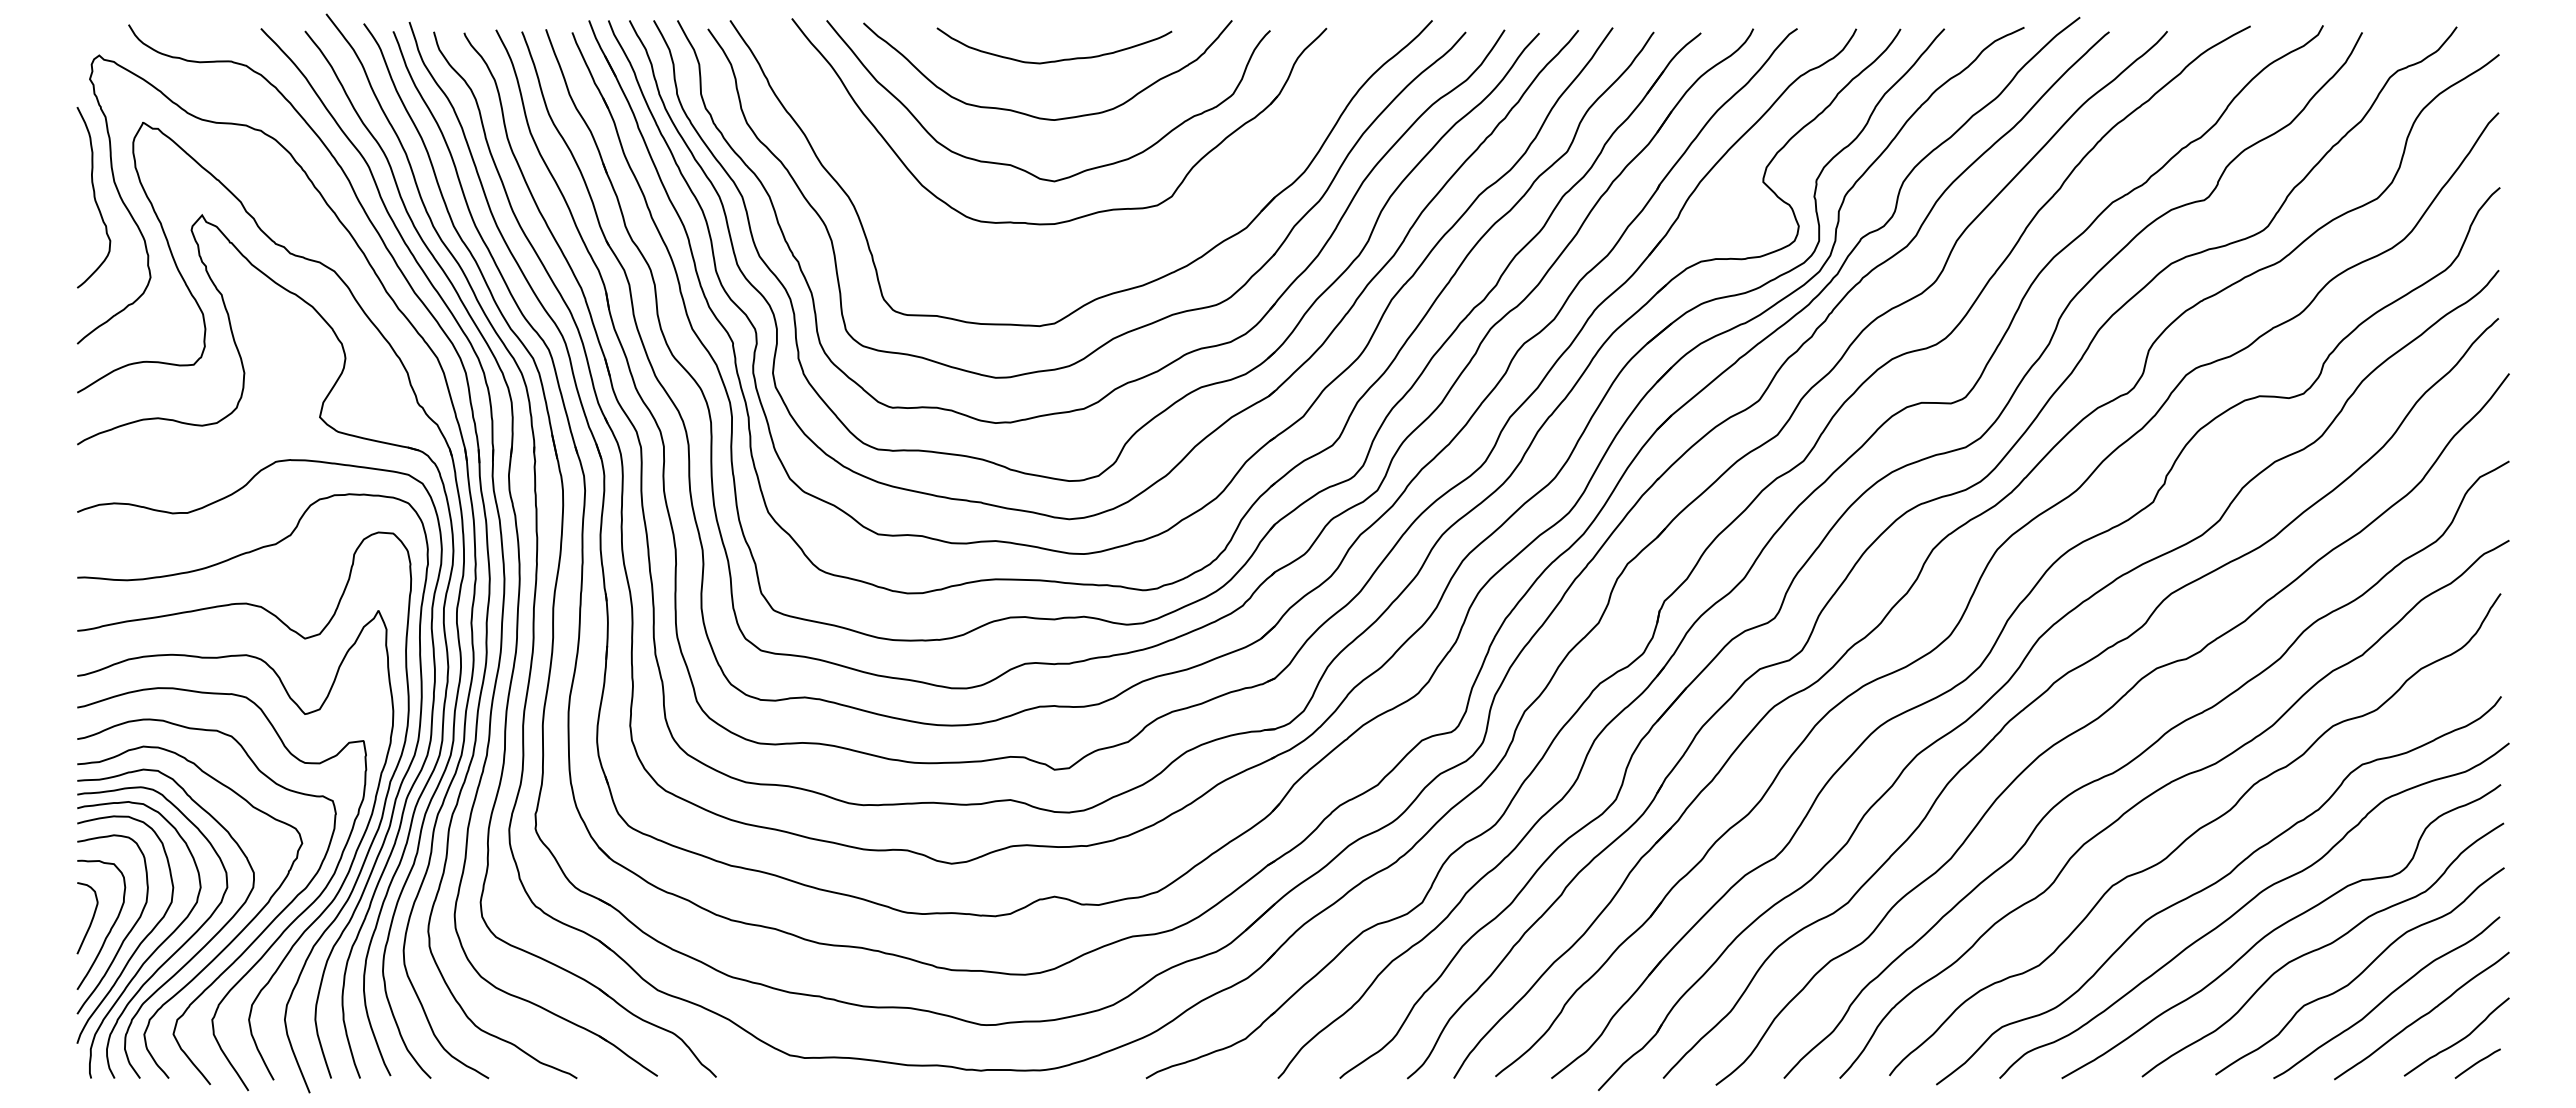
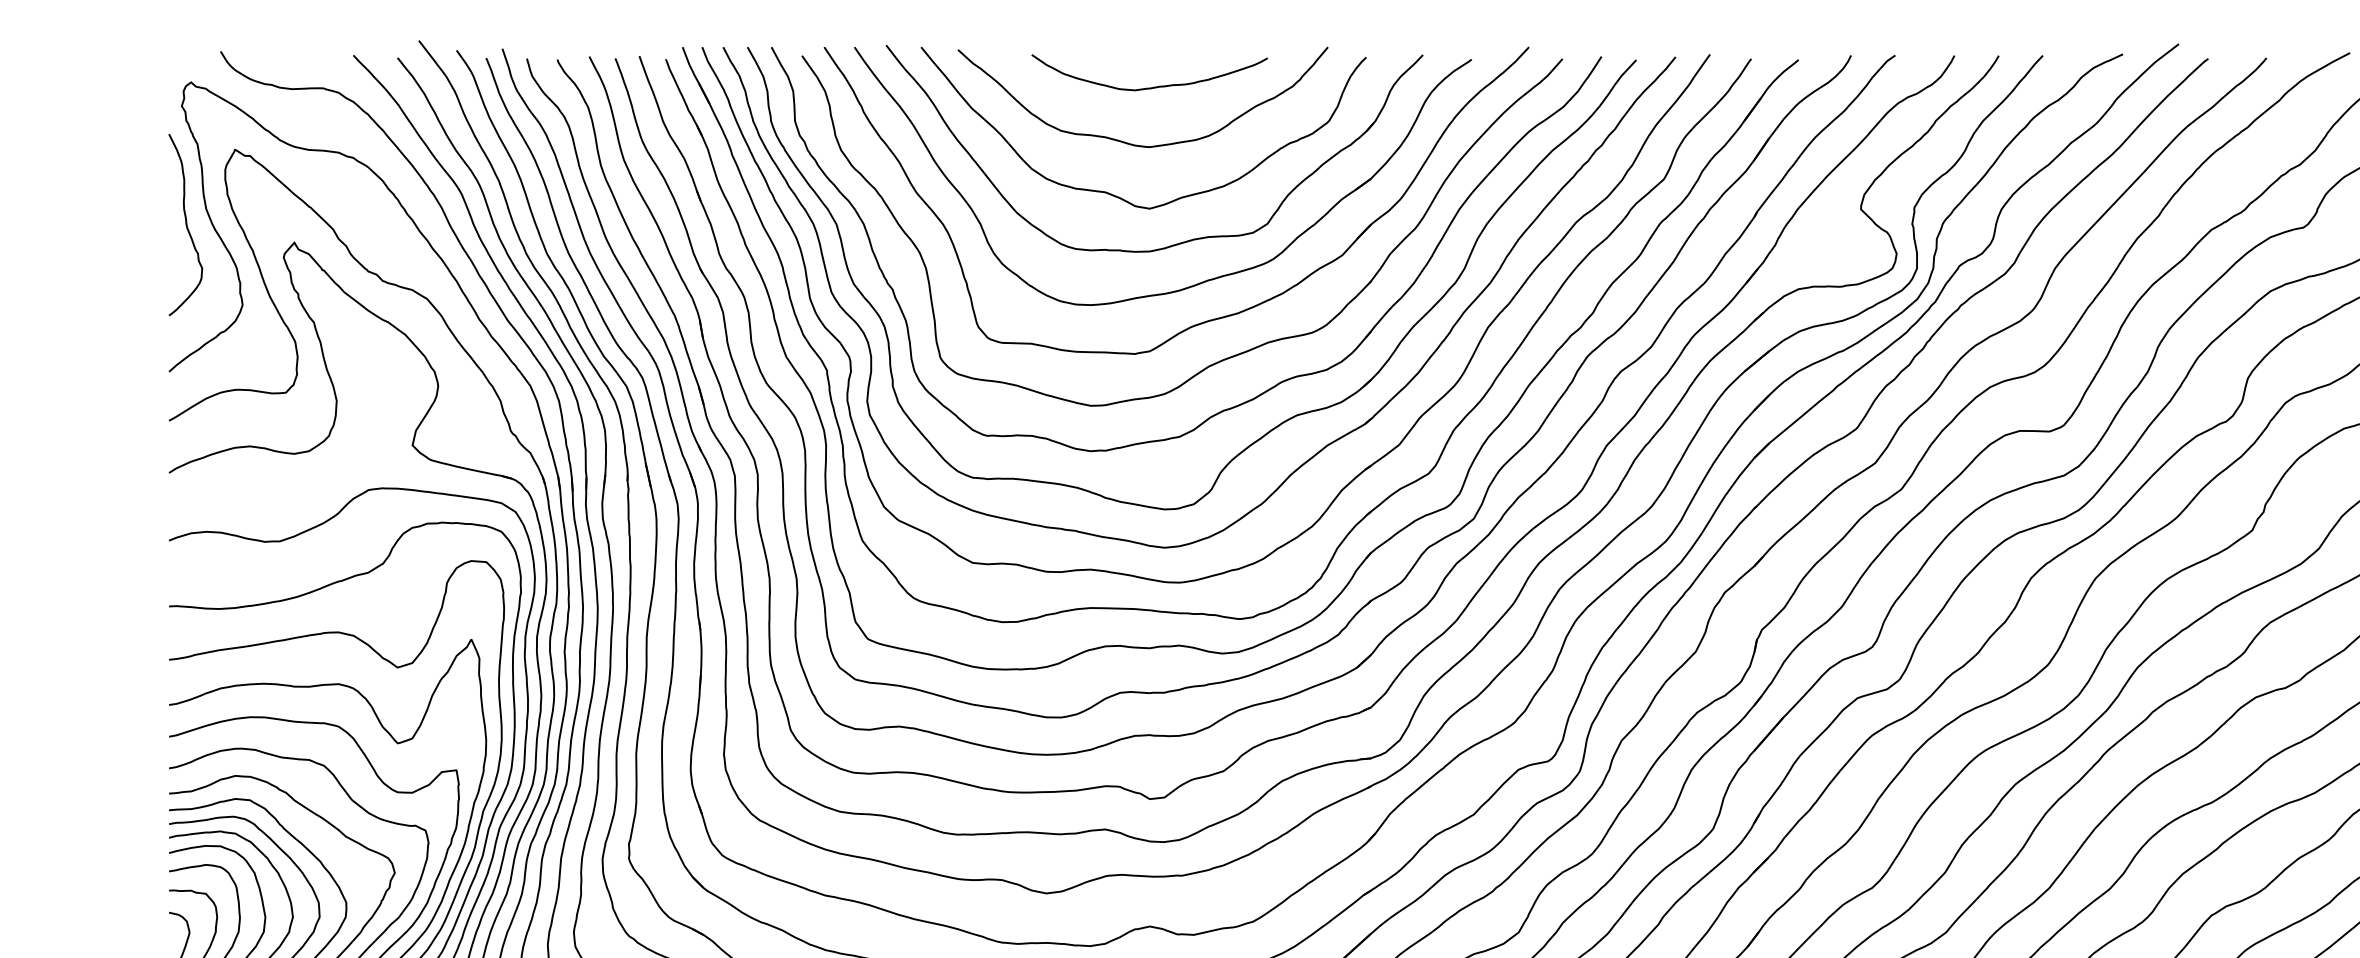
part: (1107, 253) -> (1202, 281), added

